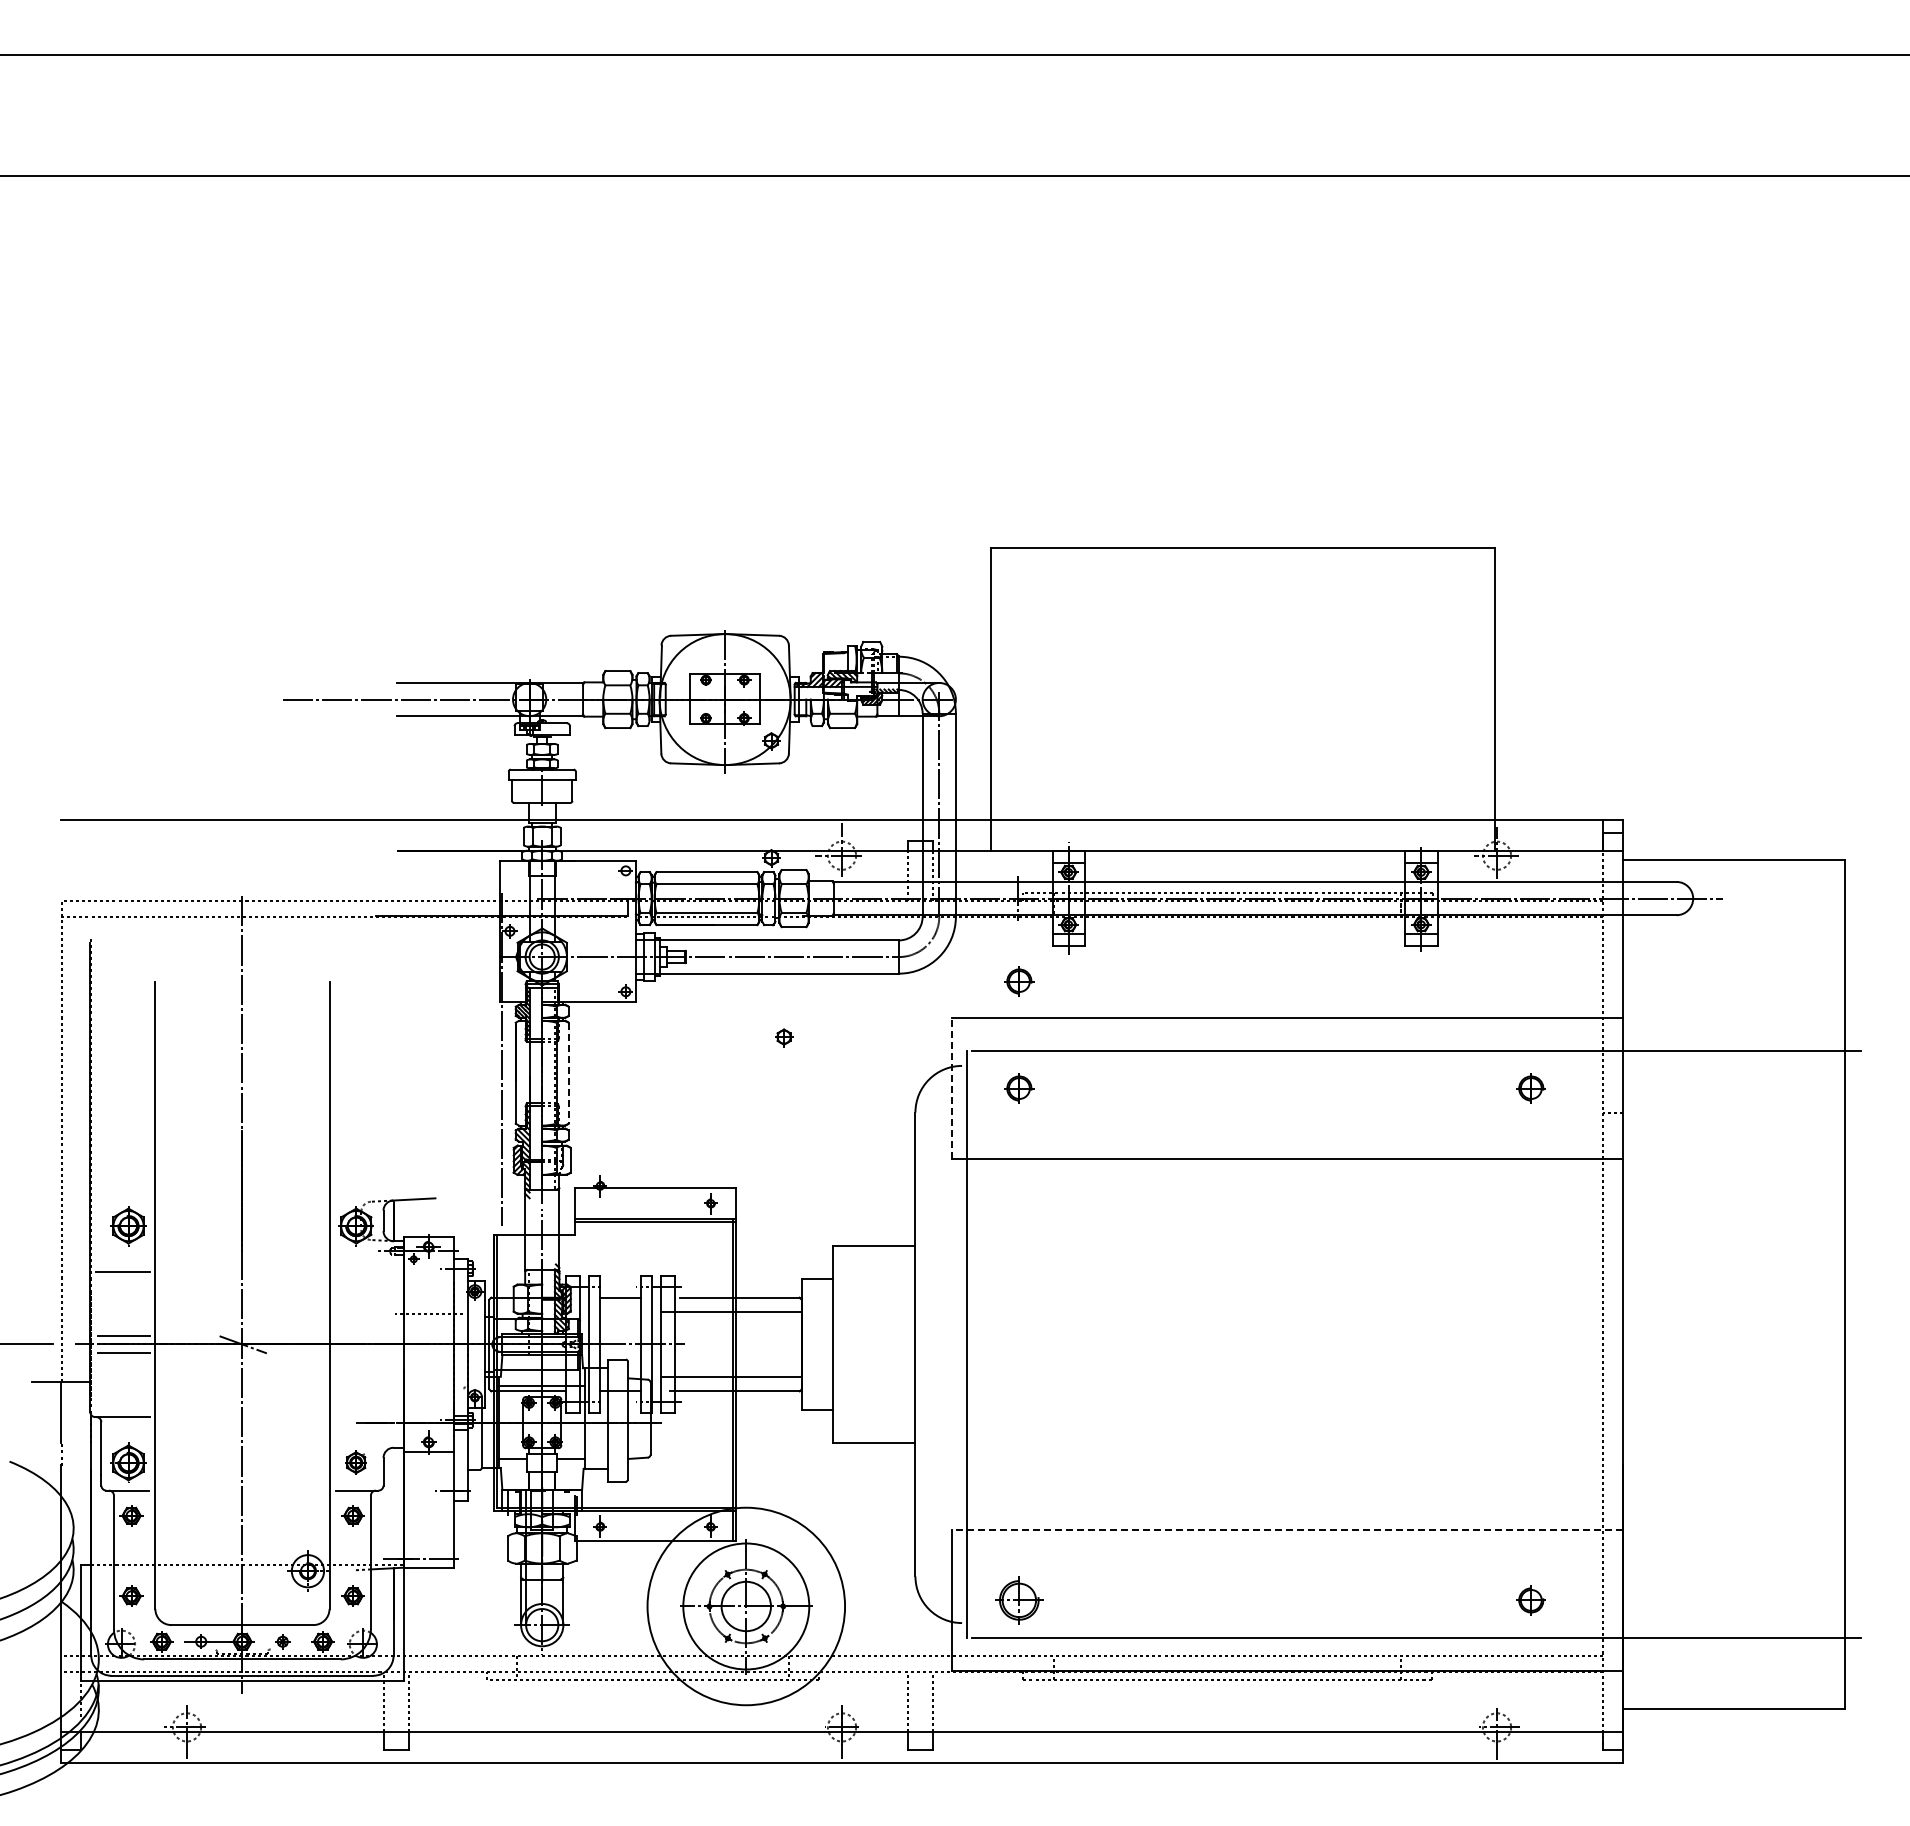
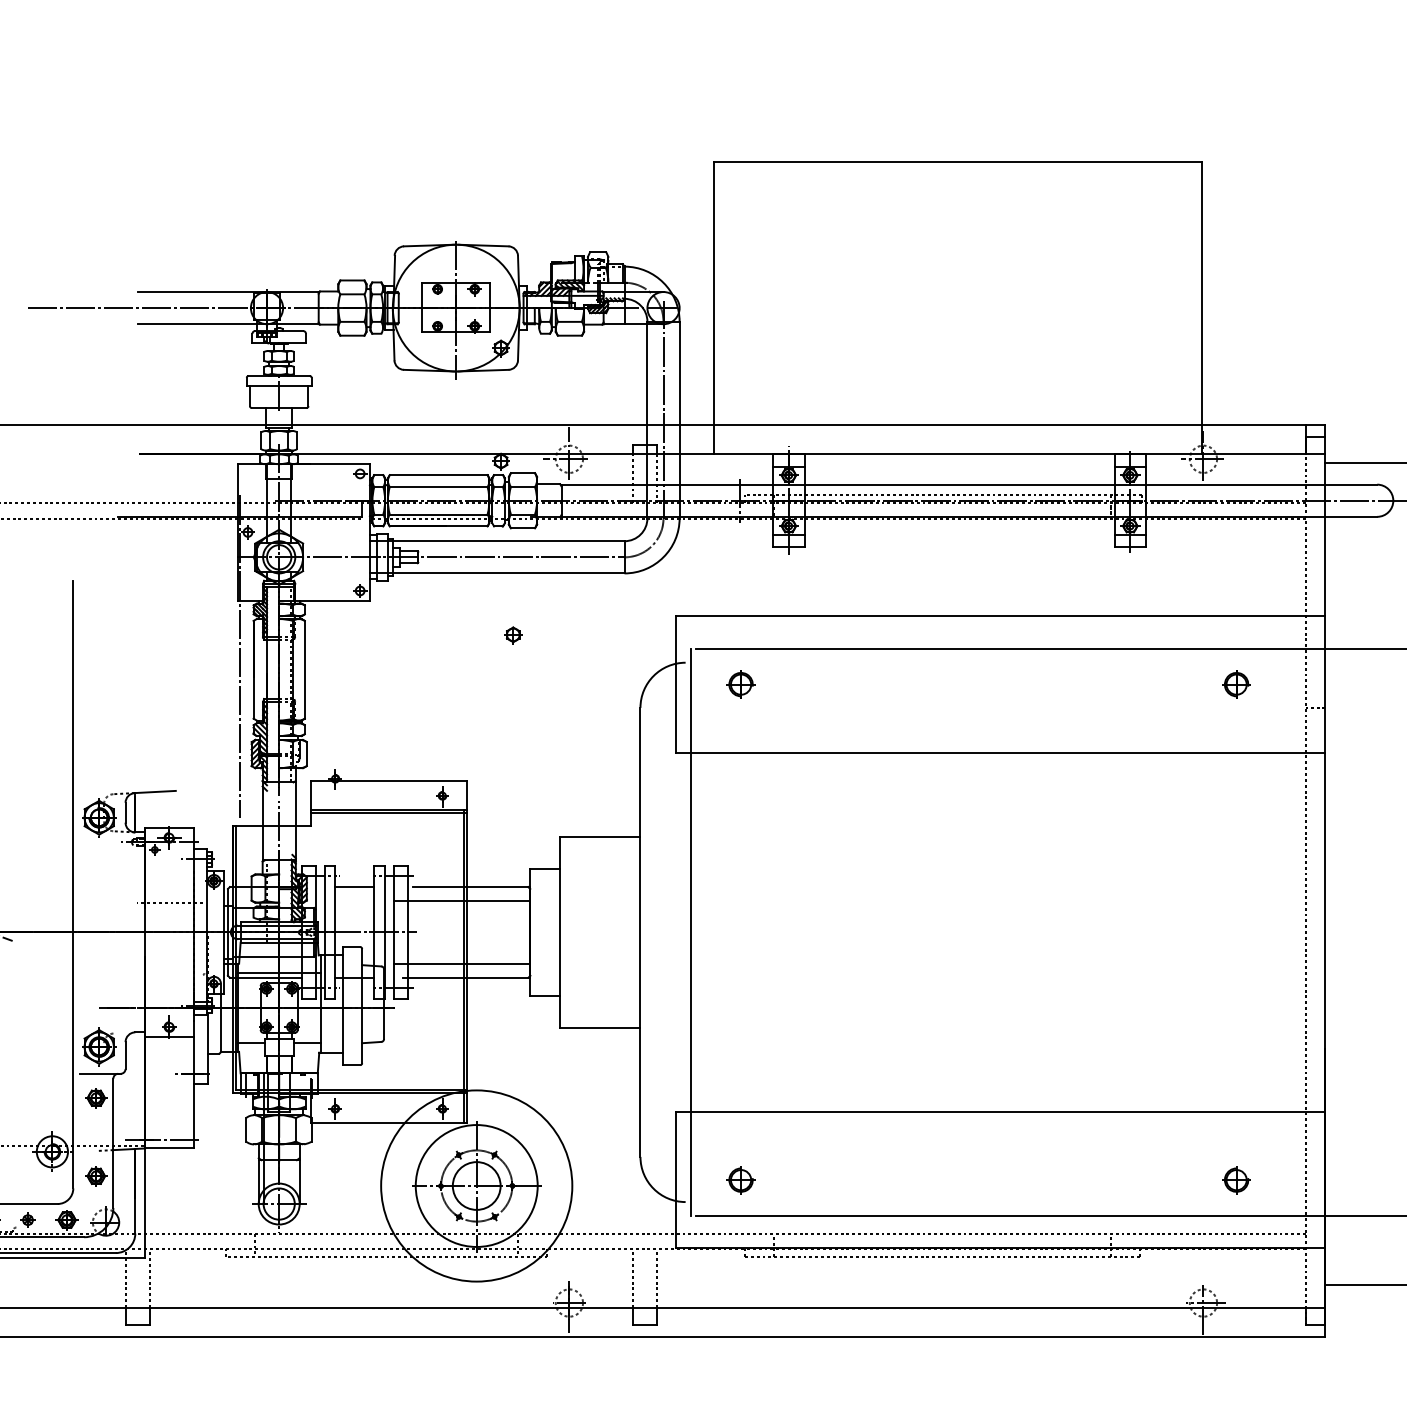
part: (1019, 981) -> (741, 581), removed
line: (568, 1073) -> (304, 670), dashed -> solid
line: (952, 1088) -> (676, 684), dashed -> solid
part: (355, 1462) -> (98, 1046), size x1.67
line: (1287, 1529) -> (1000, 1111), dashed -> solid
part: (1019, 1600) -> (741, 1180), size x0.62

